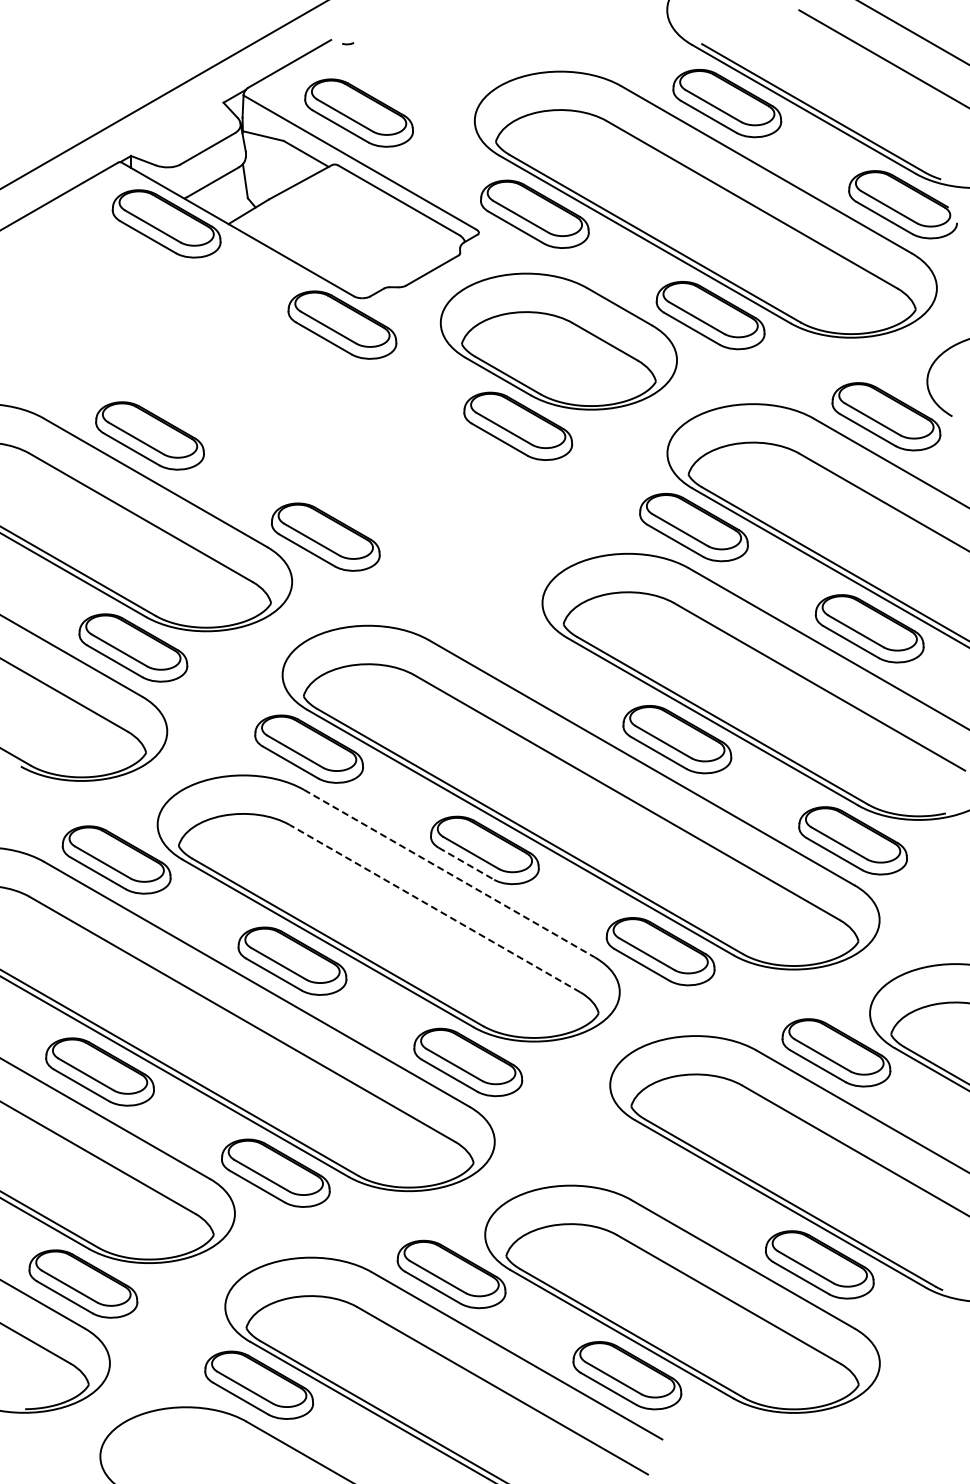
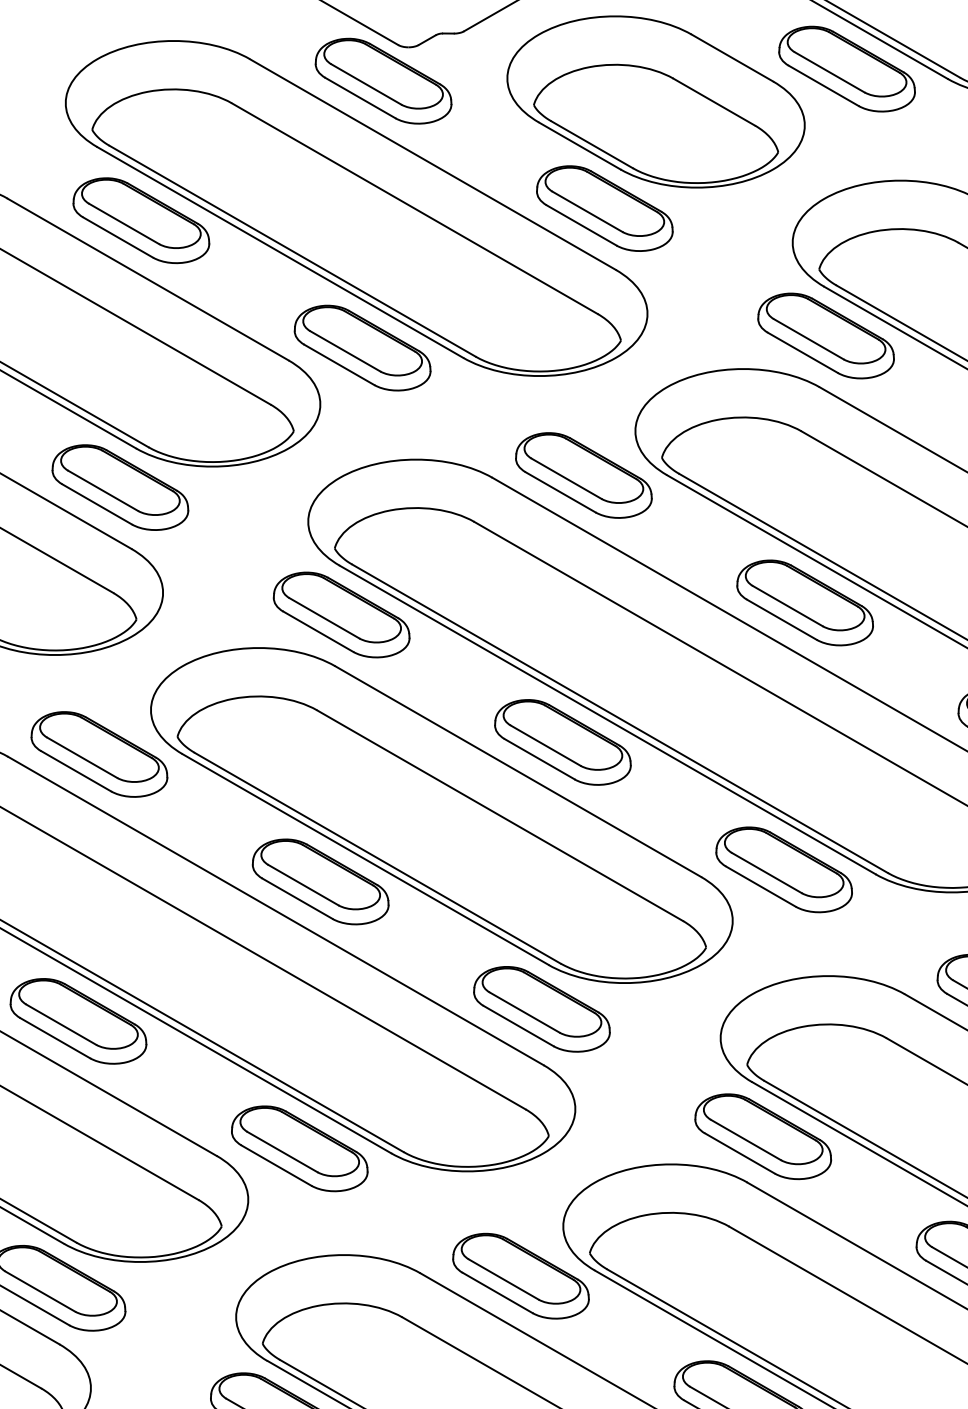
part: (320, 426) -> (355, 208), added
part: (501, 637) -> (583, 474), added
line: (466, 863) -> (539, 758), dashed -> solid
line: (449, 873) -> (518, 771), dashed -> solid
line: (434, 908) -> (499, 815), dashed -> solid
part: (643, 1163) -> (762, 1136), added

